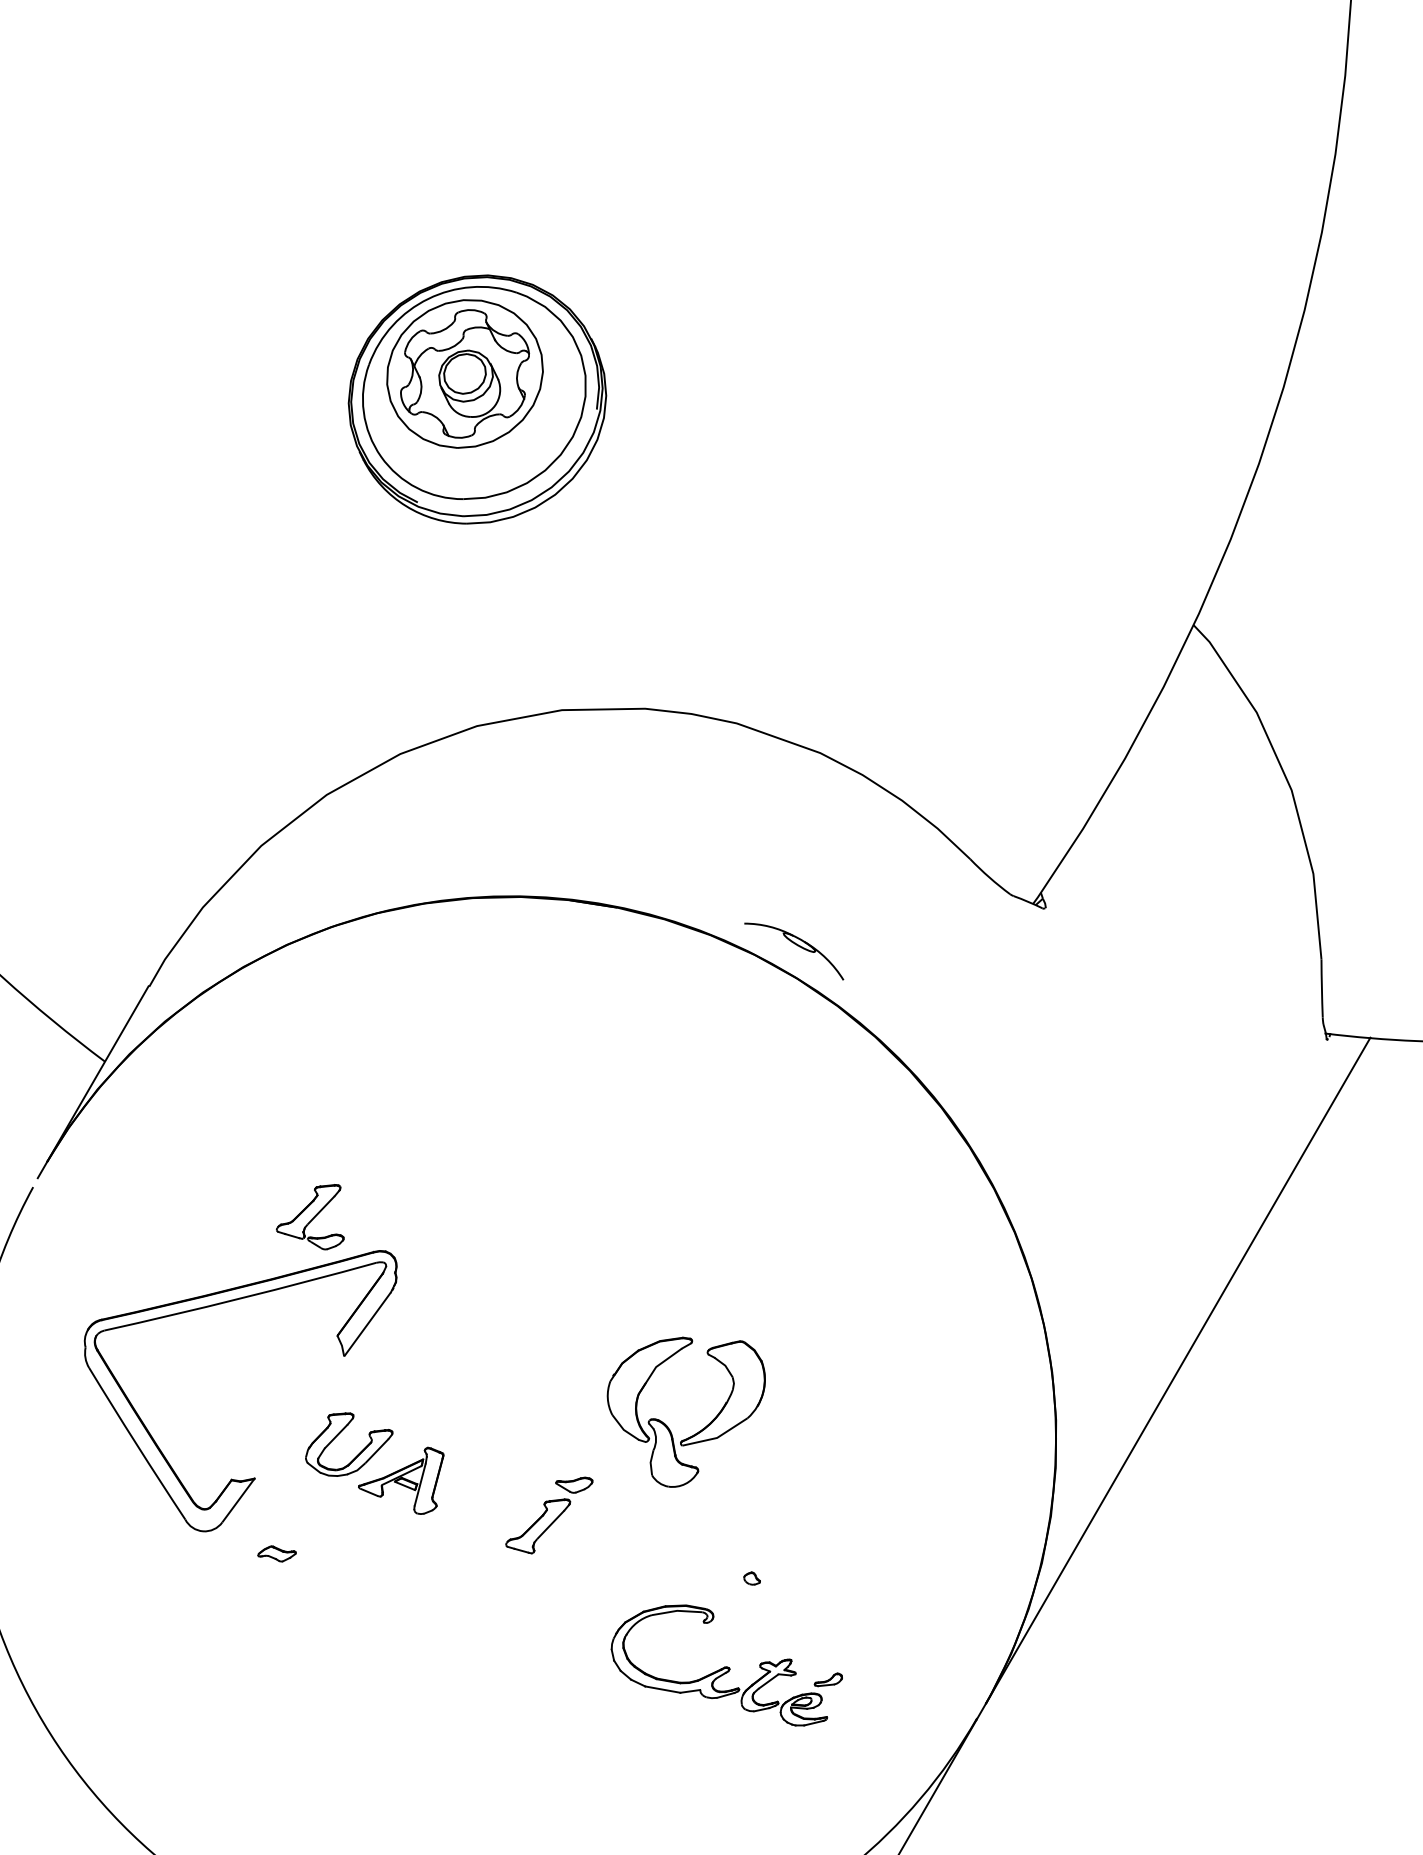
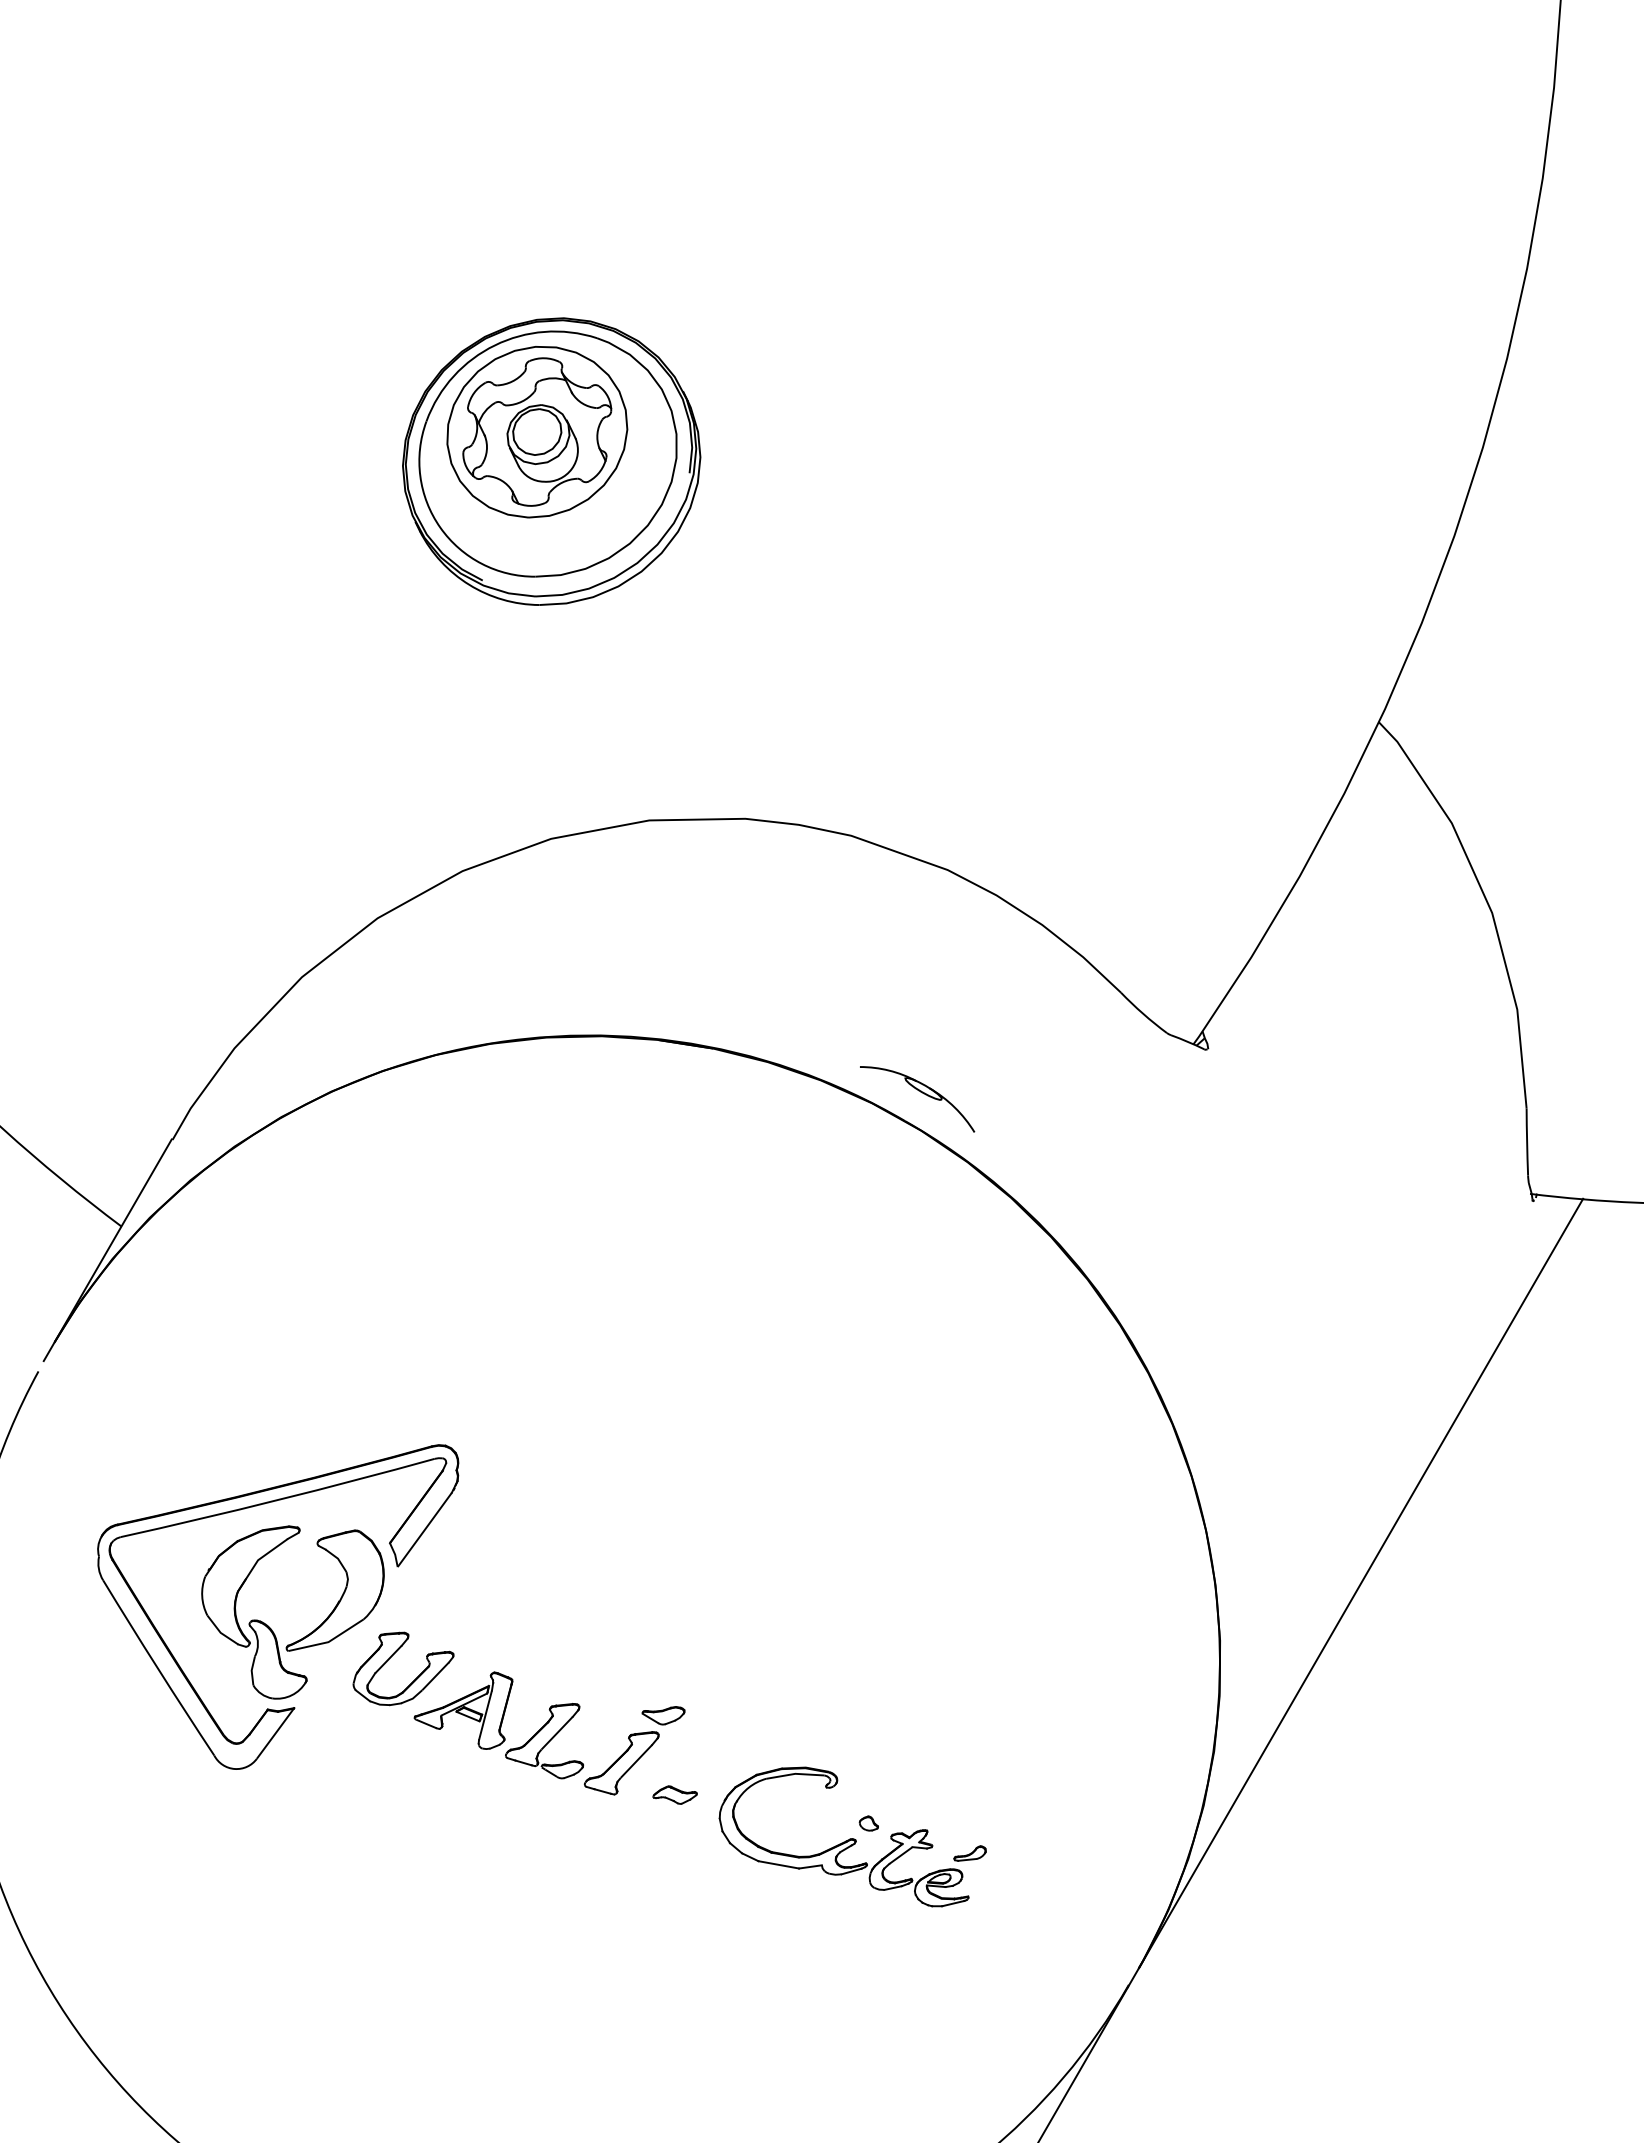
part: (310, 1217) -> (544, 1741), moved
part: (668, 1427) -> (272, 1629), moved
part: (276, 1553) -> (674, 1794), moved
part: (726, 1665) -> (852, 1836), moved

